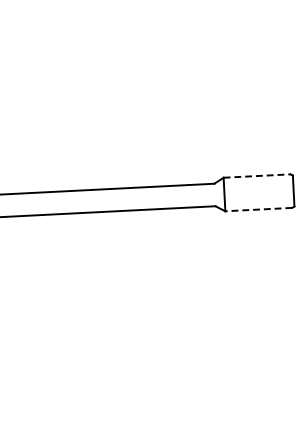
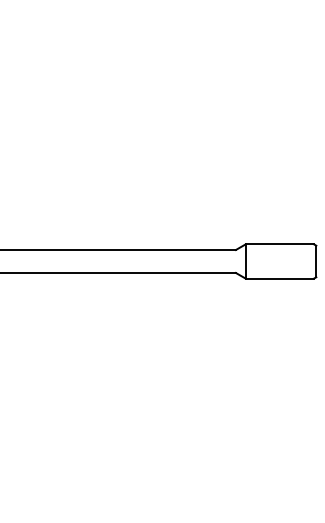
line: (257, 176) -> (280, 244), dashed -> solid
line: (258, 209) -> (279, 278), dashed -> solid

